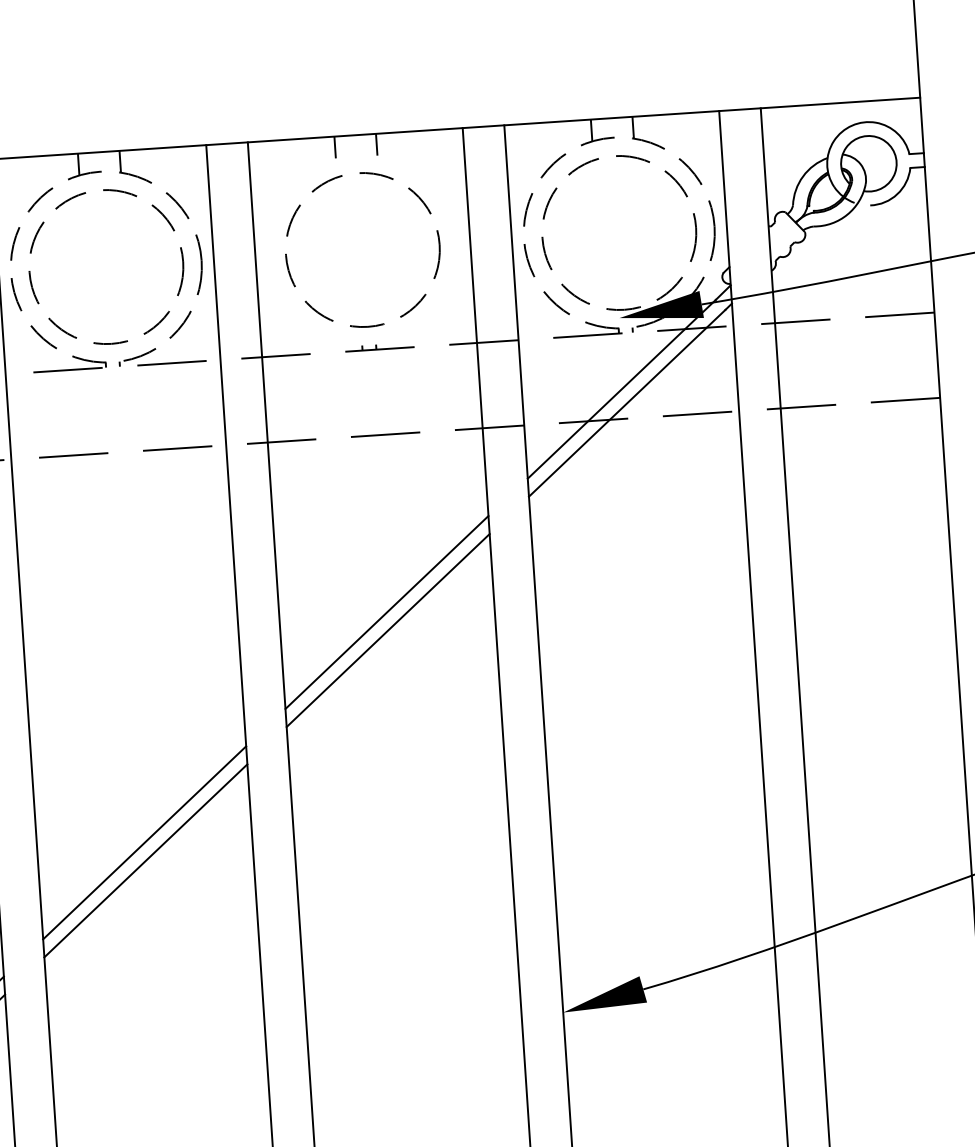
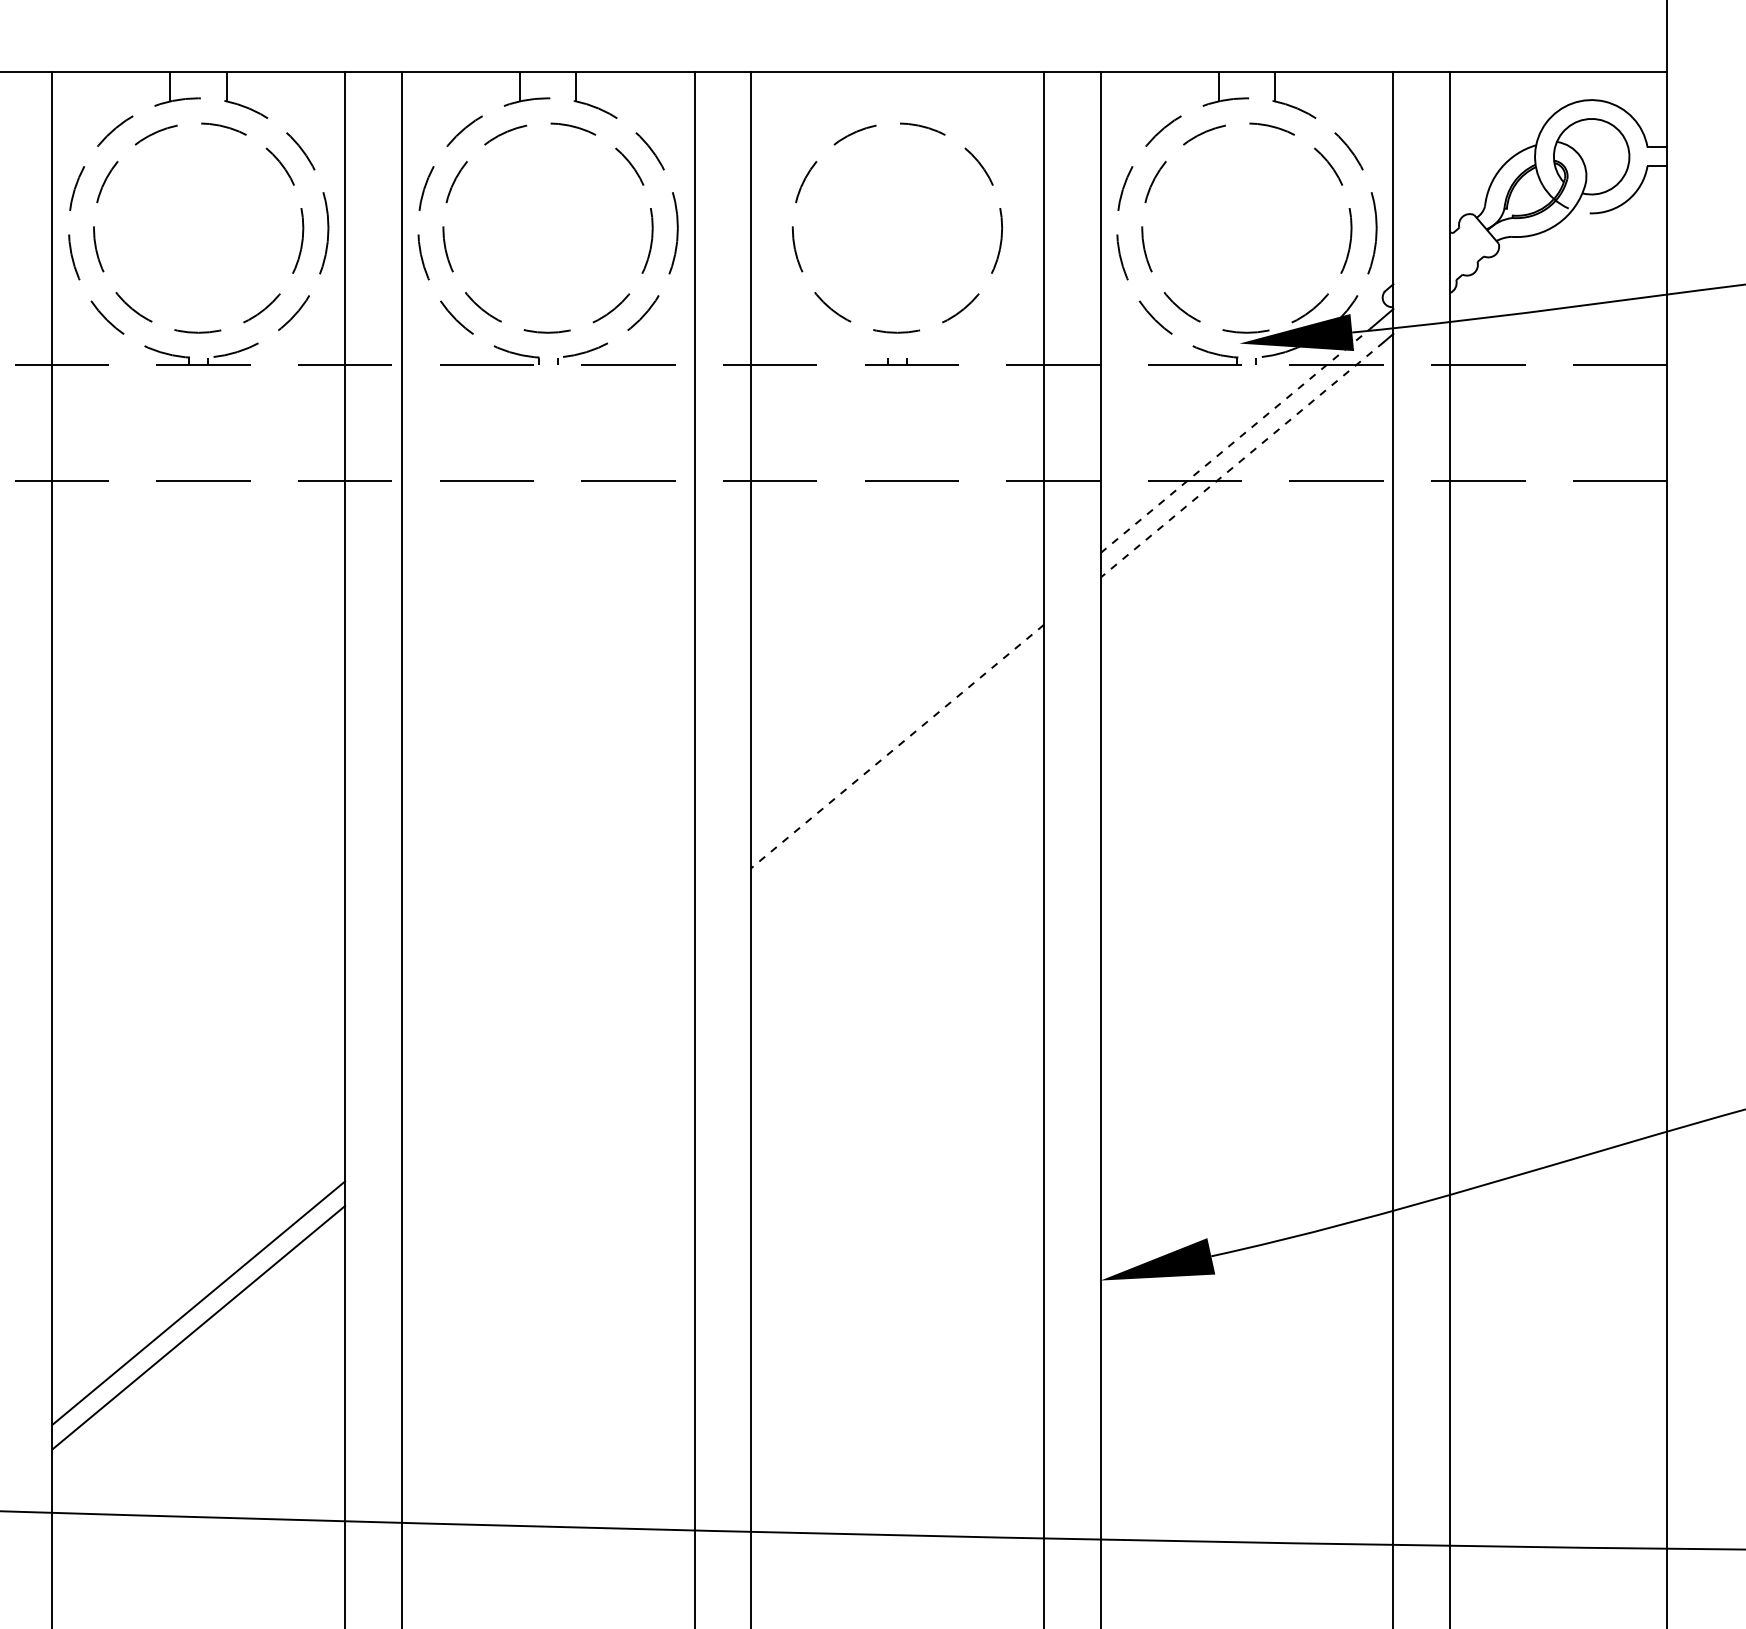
line: (376, 144) -> (925, 86), removed
line: (335, 147) -> (869, 86), removed
line: (622, 389) -> (1236, 440), solid -> dashed
line: (626, 403) -> (1241, 460), solid -> dashed
line: (386, 612) -> (897, 721), removed
line: (388, 630) -> (897, 746), solid -> dashed
line: (144, 842) -> (547, 1012), removed
line: (145, 860) -> (547, 1036), removed

